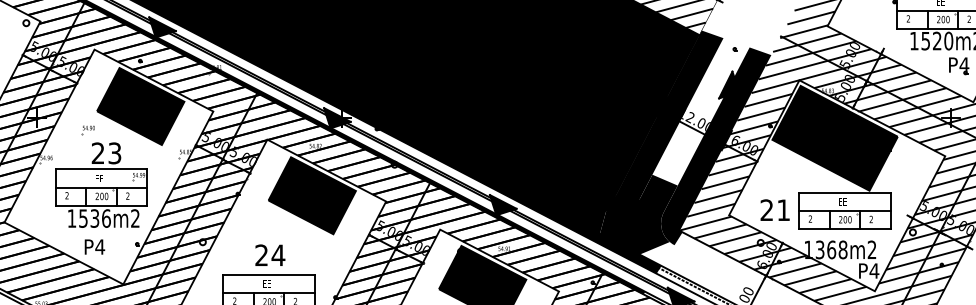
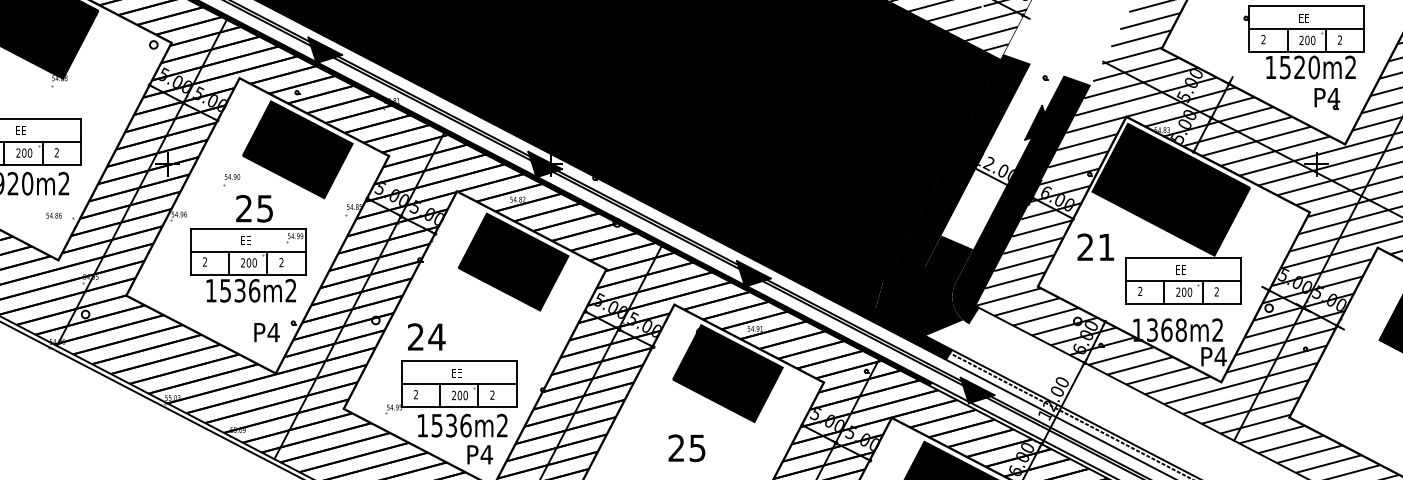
text: (115, 152) -> (265, 207), 23 -> 25
text: (774, 209) -> (1095, 246), moved
text: (94, 246) -> (266, 332), moved
text: (270, 254) -> (426, 336), moved

